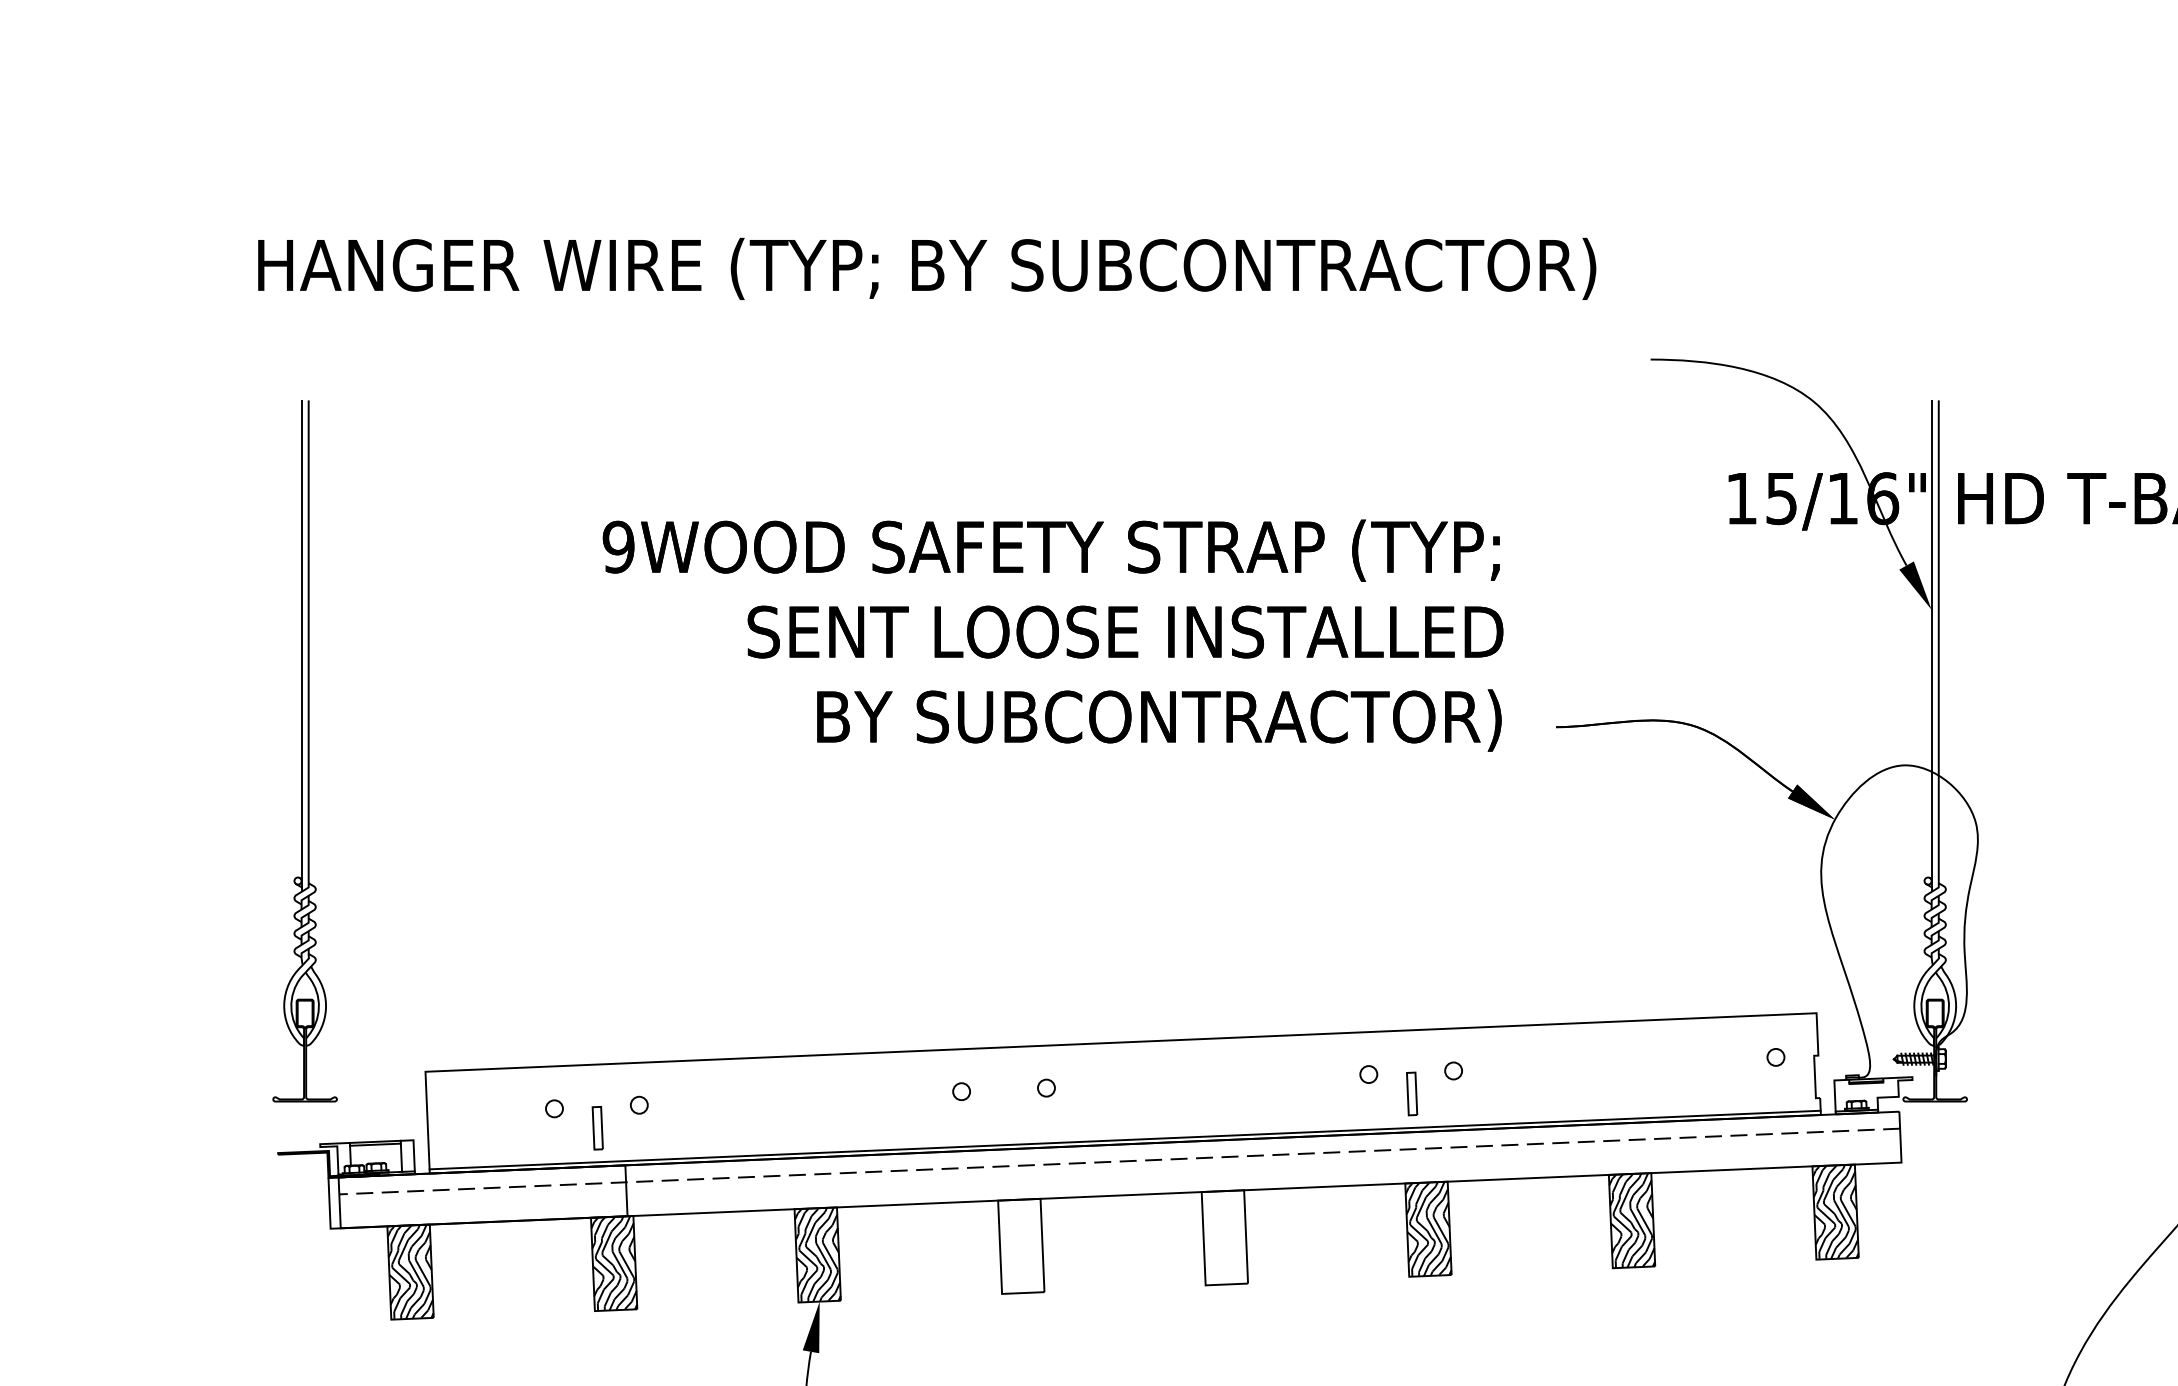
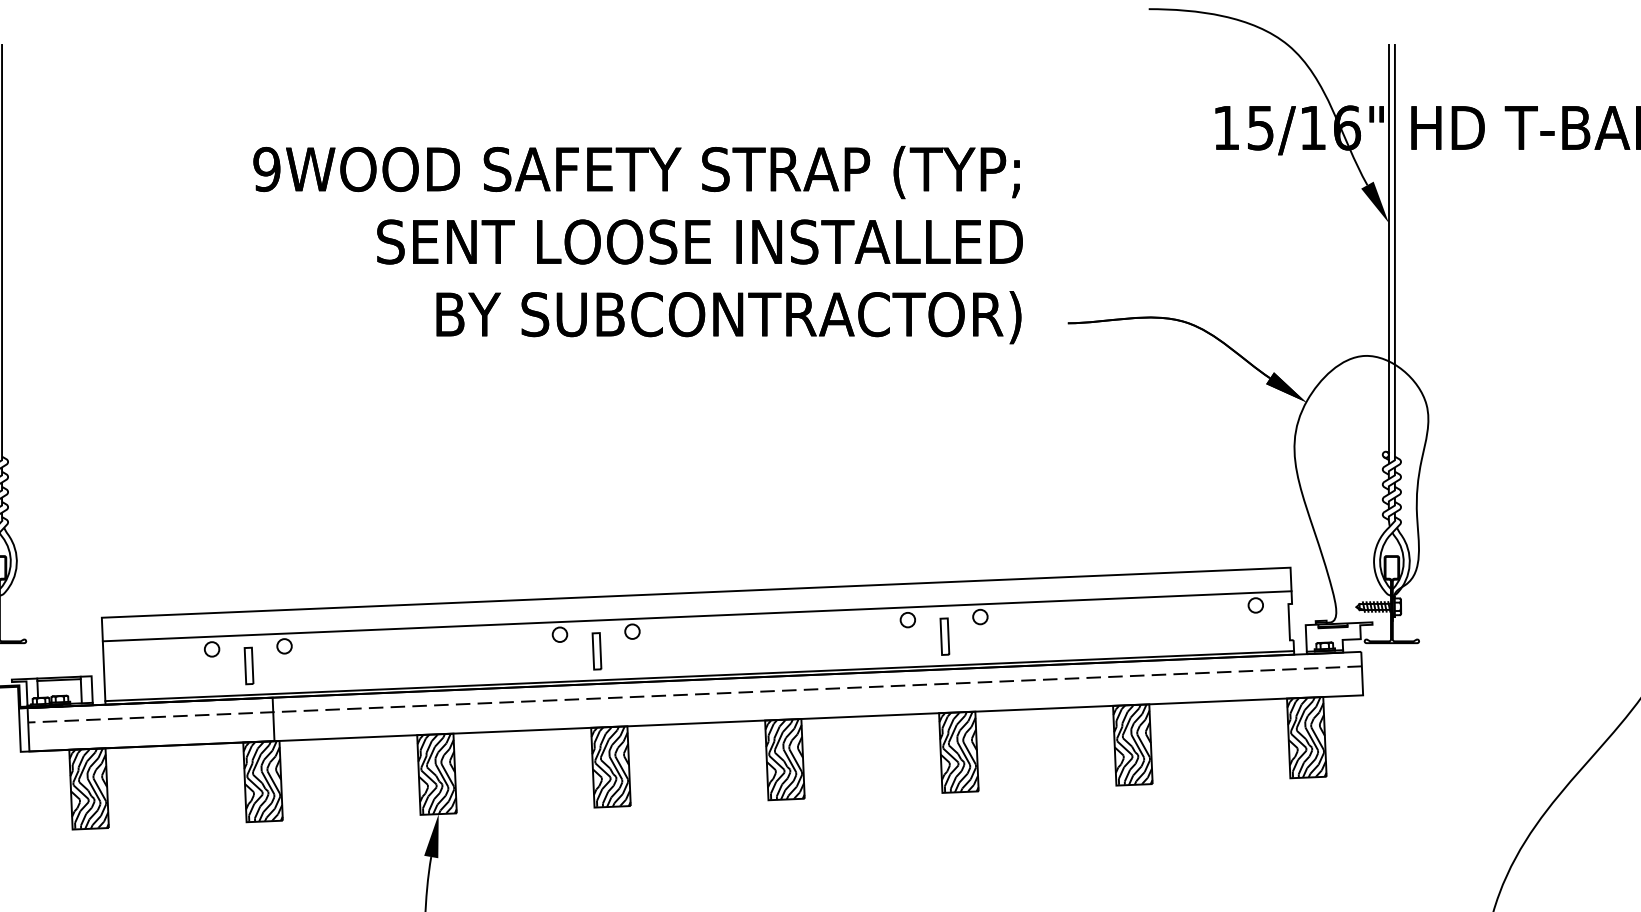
line: (1121, 1069) -> (696, 615), added
part: (1004, 1110) -> (596, 650), added
hatch: (1224, 1237) -> (784, 759), added
hatch: (1021, 1245) -> (611, 766), added

